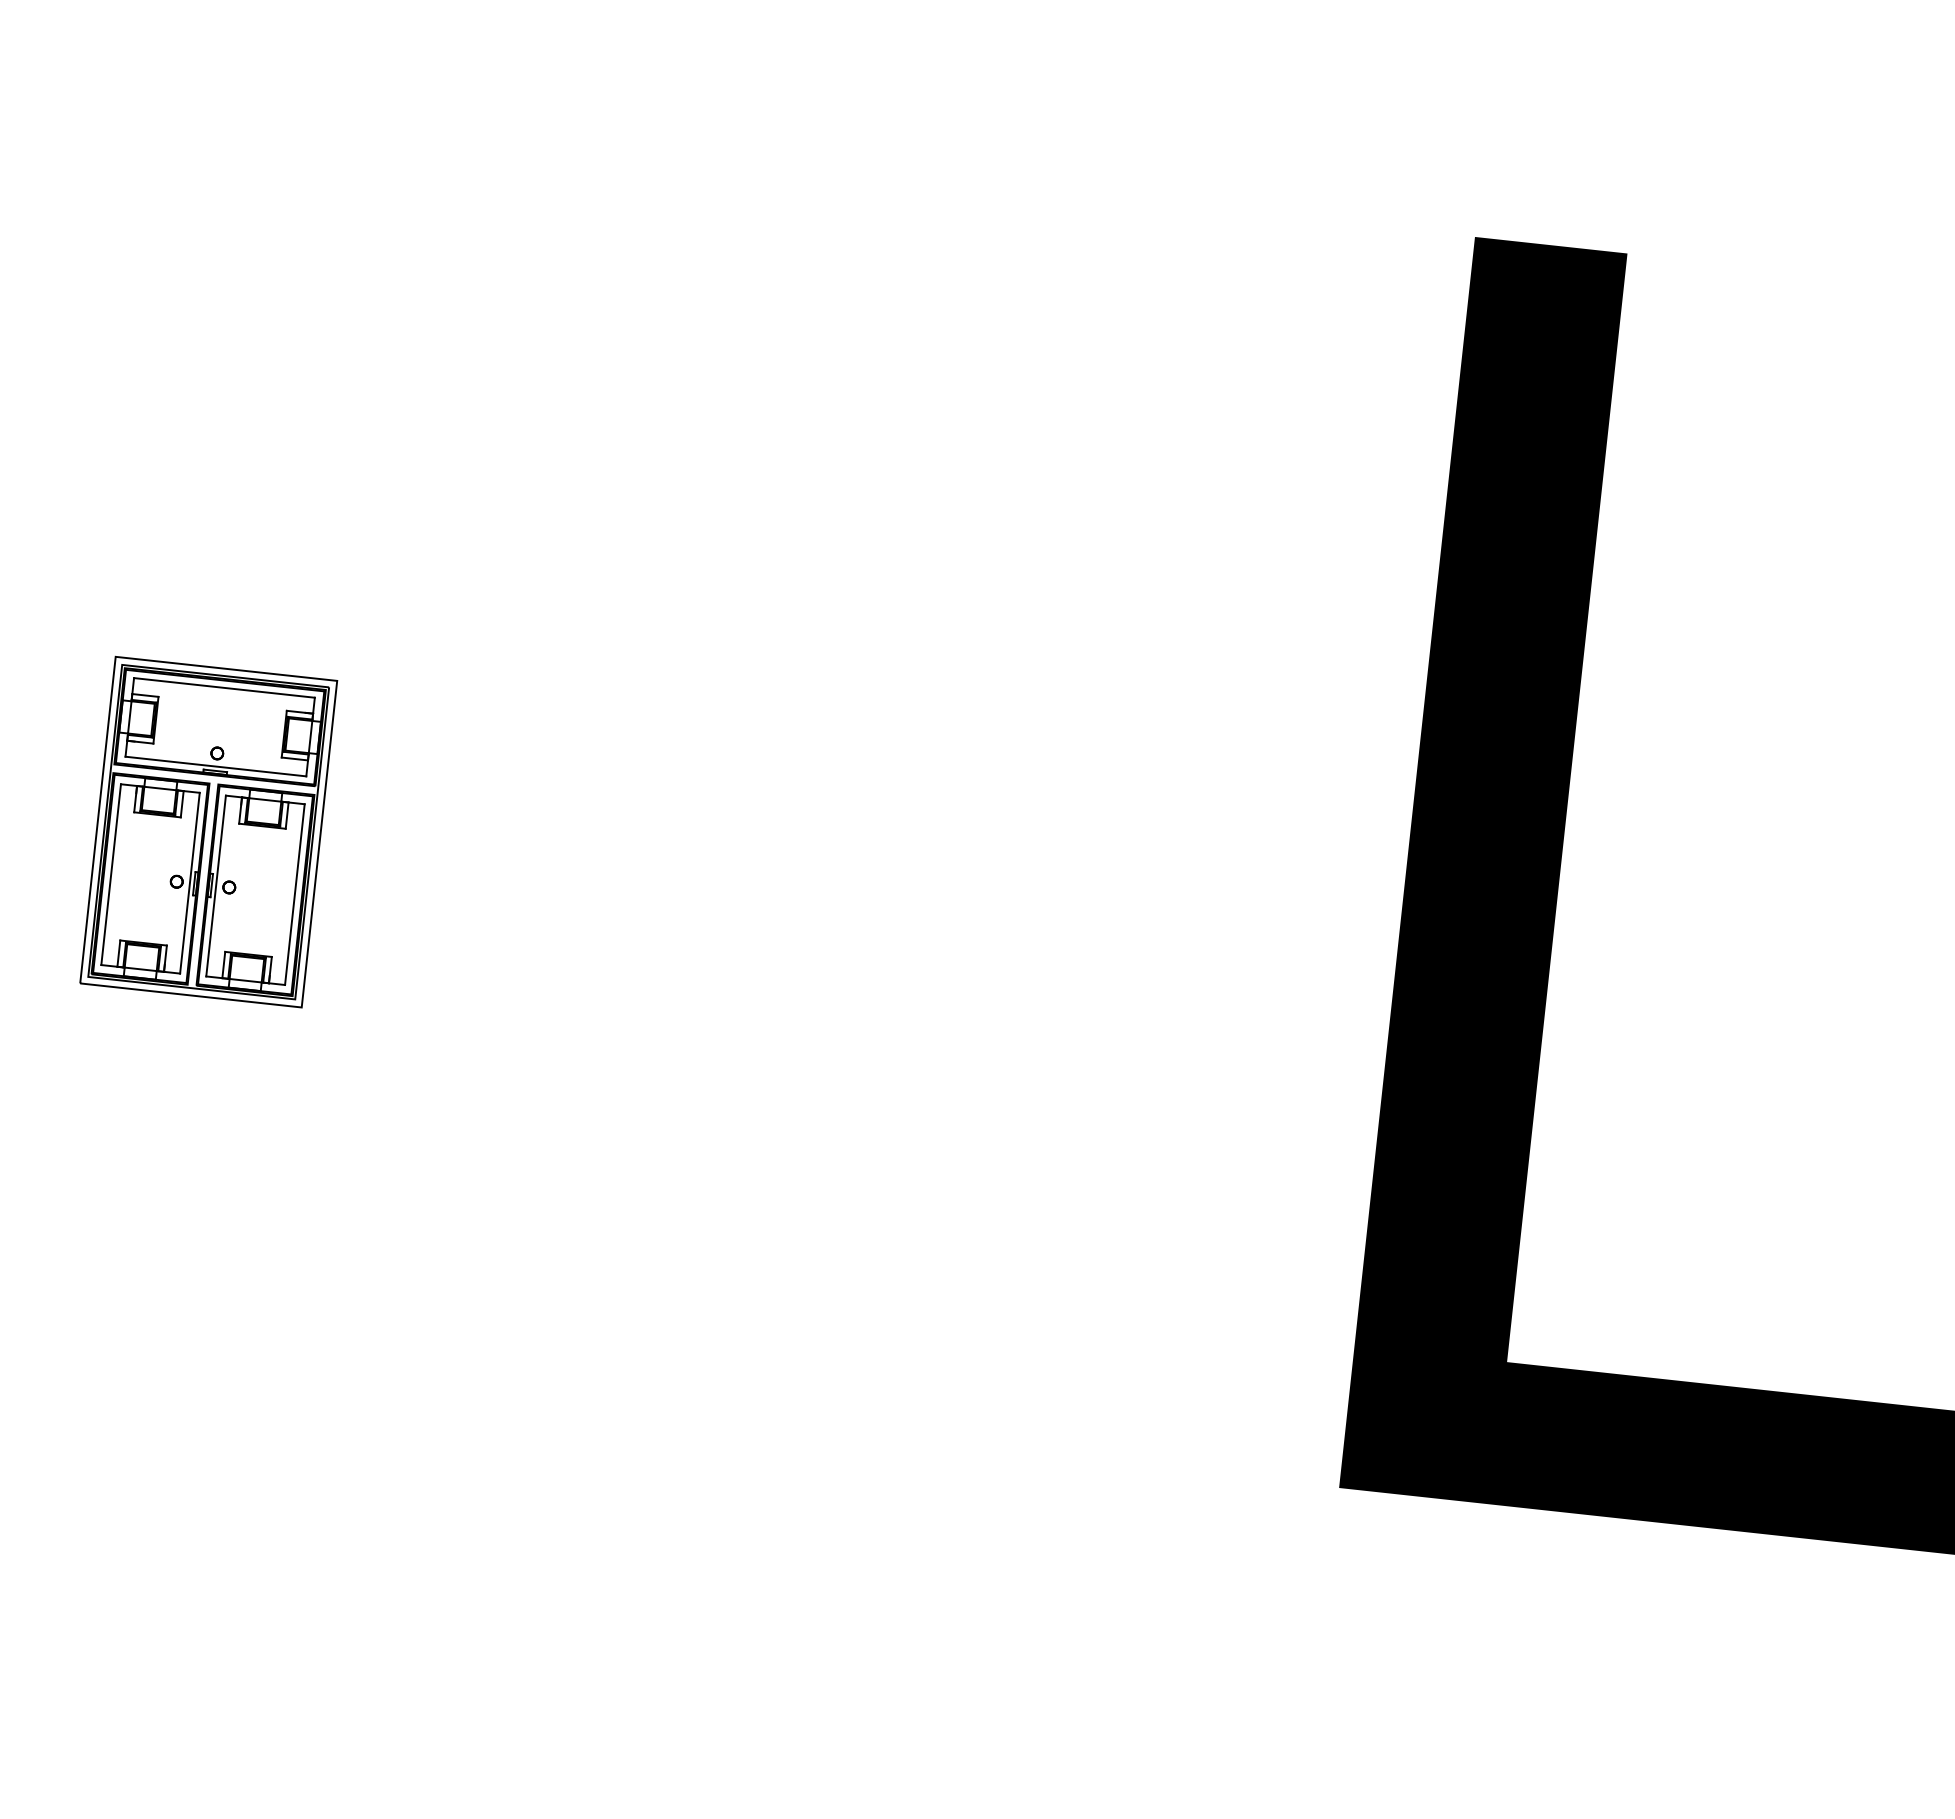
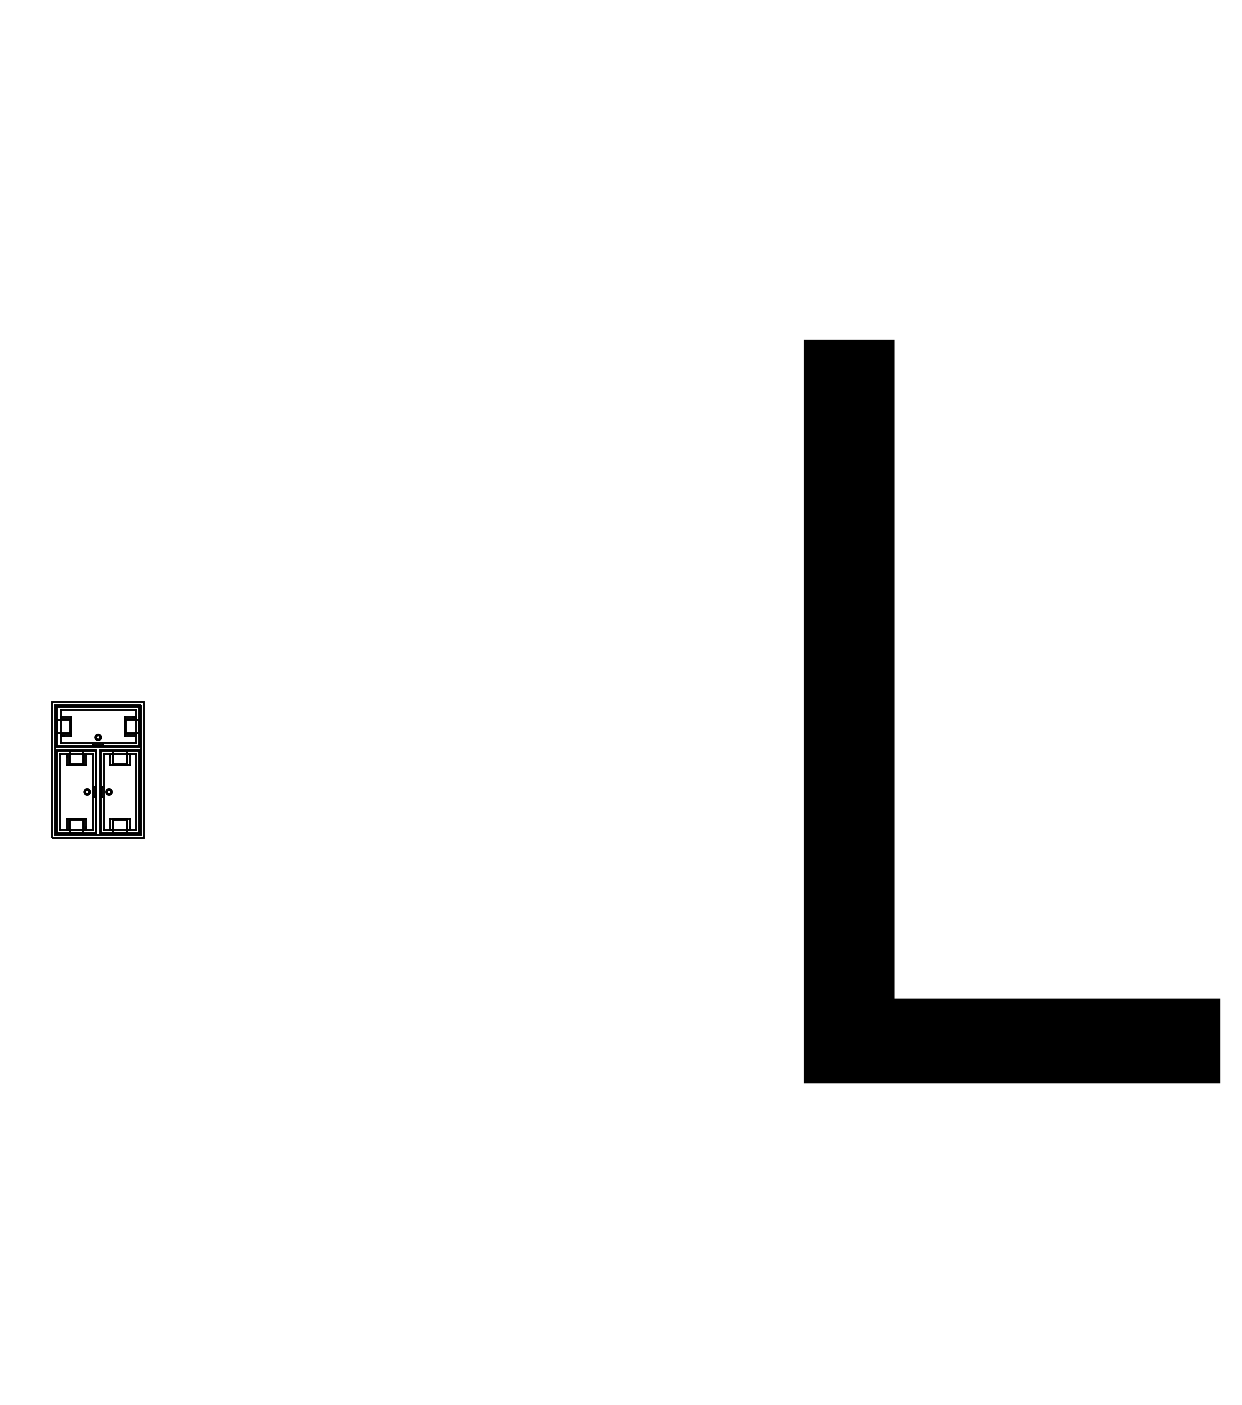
part: (207, 830) -> (97, 769), size x0.7

